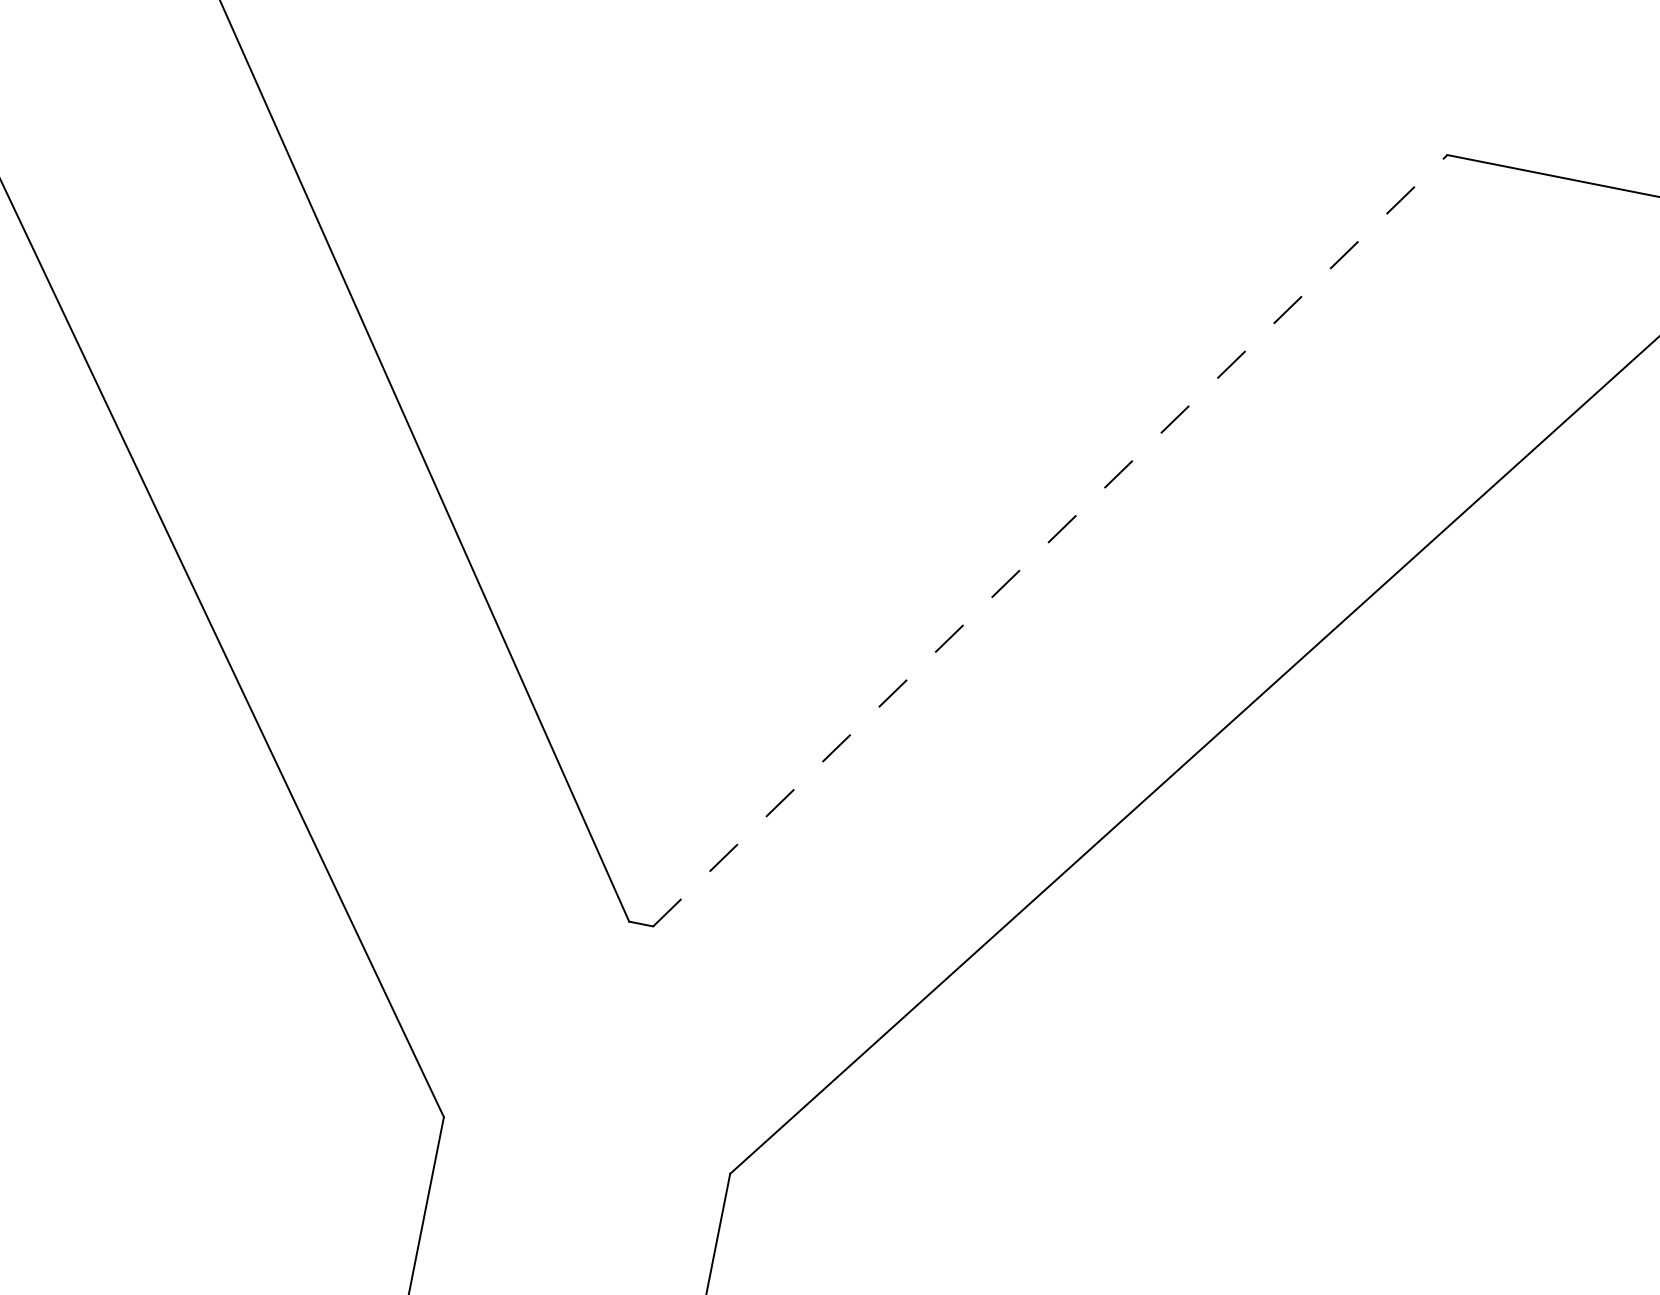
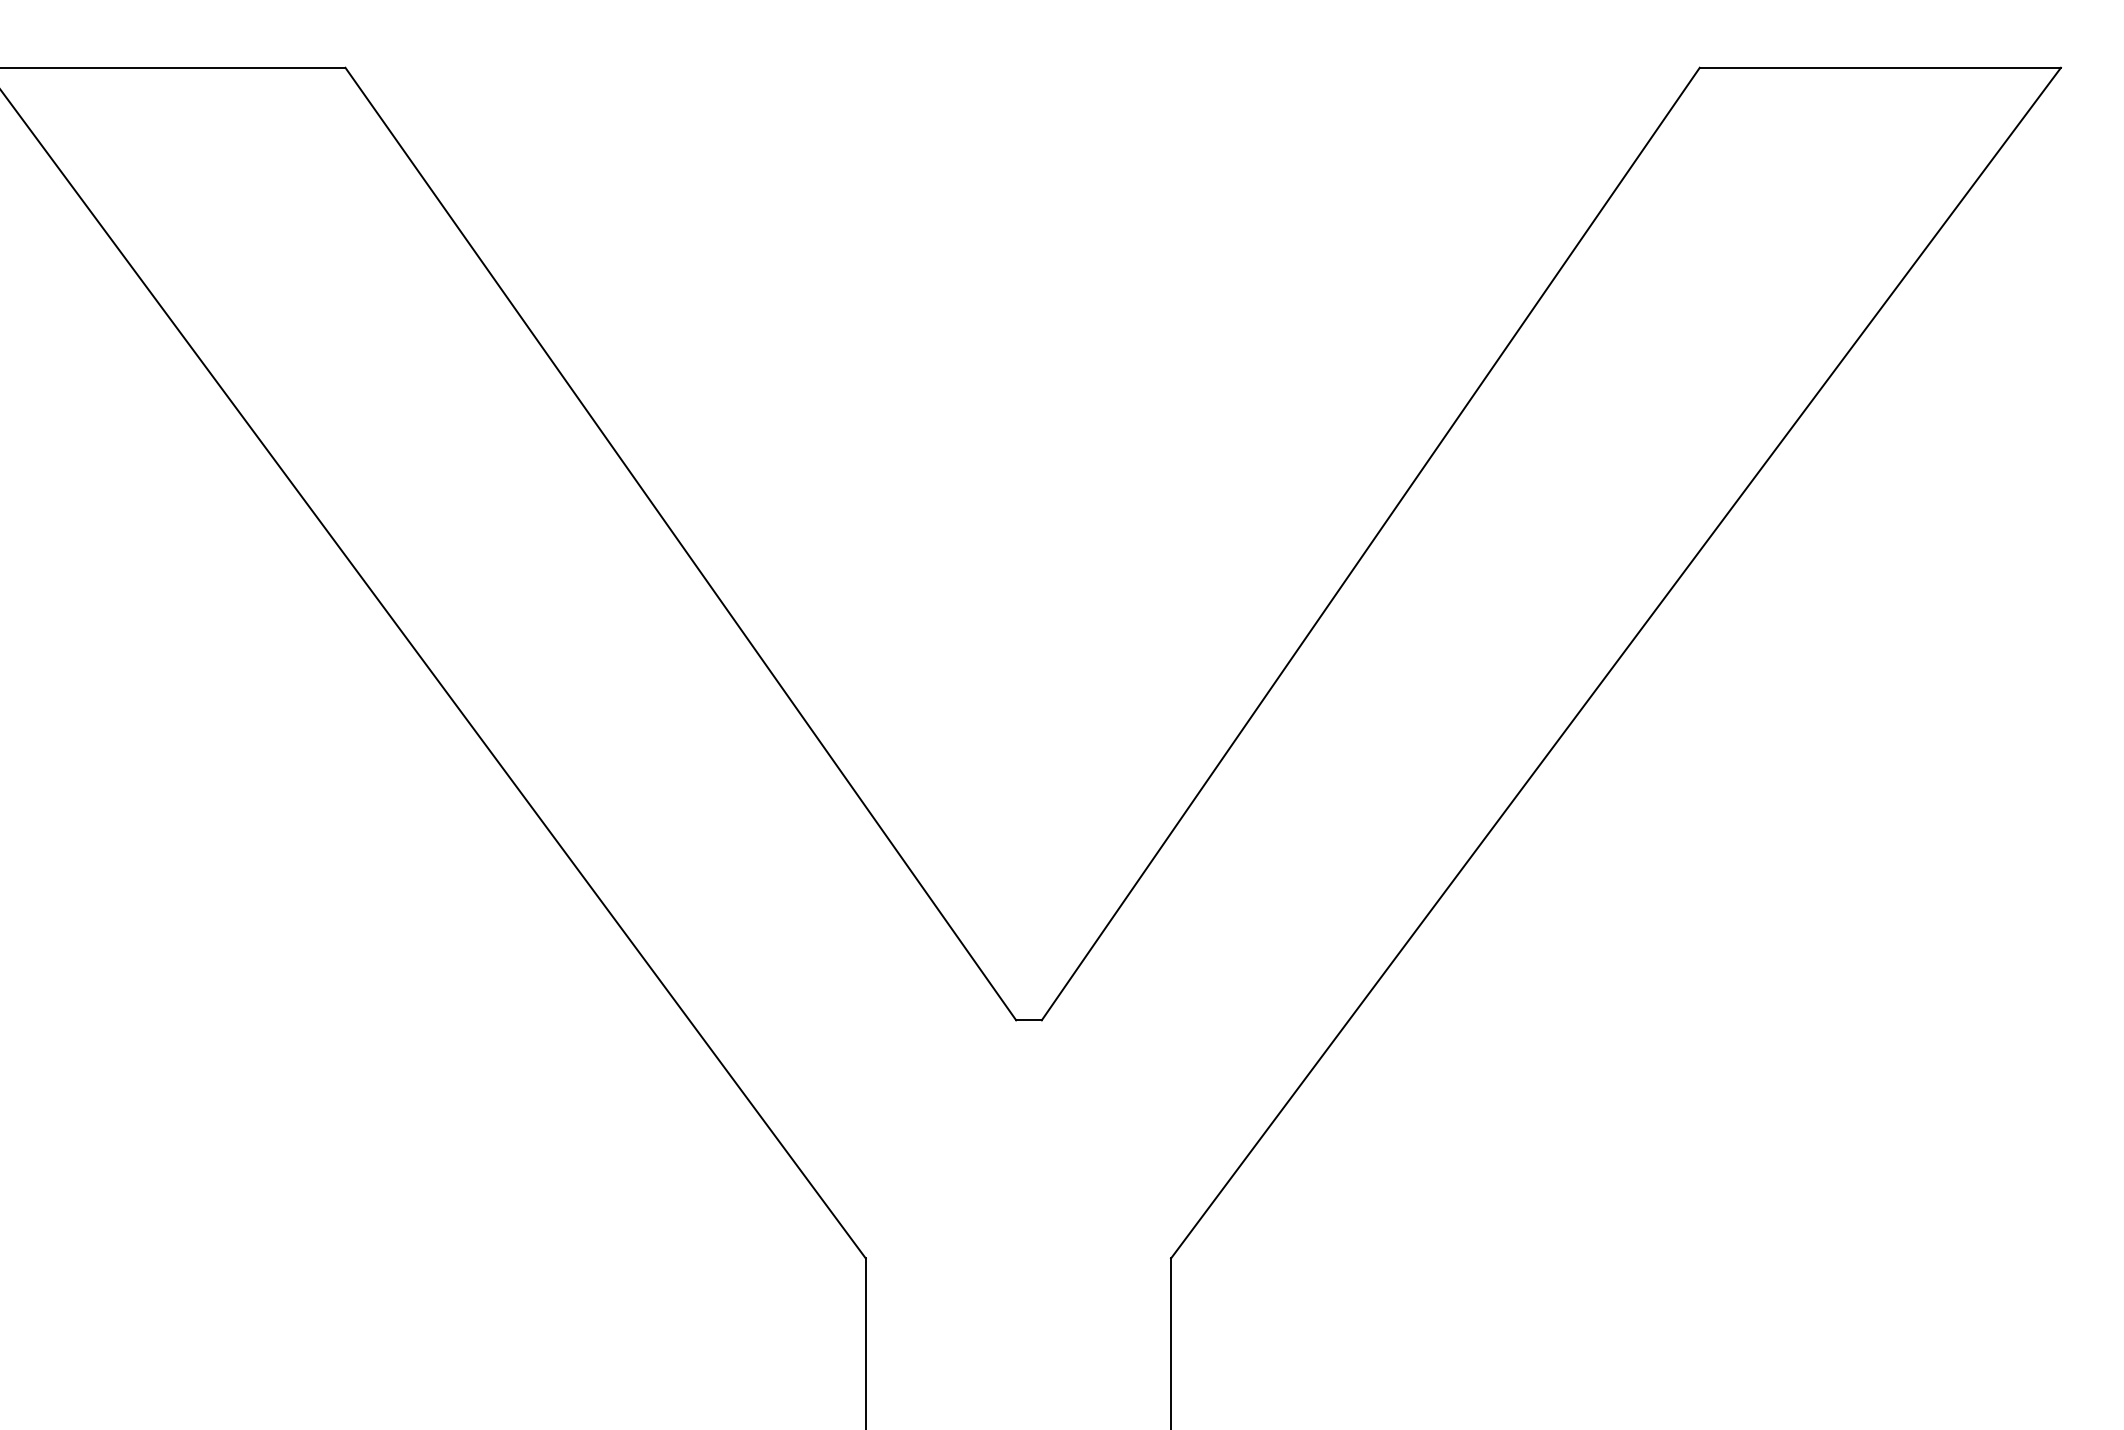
line: (1049, 541) -> (1370, 544), dashed -> solid

